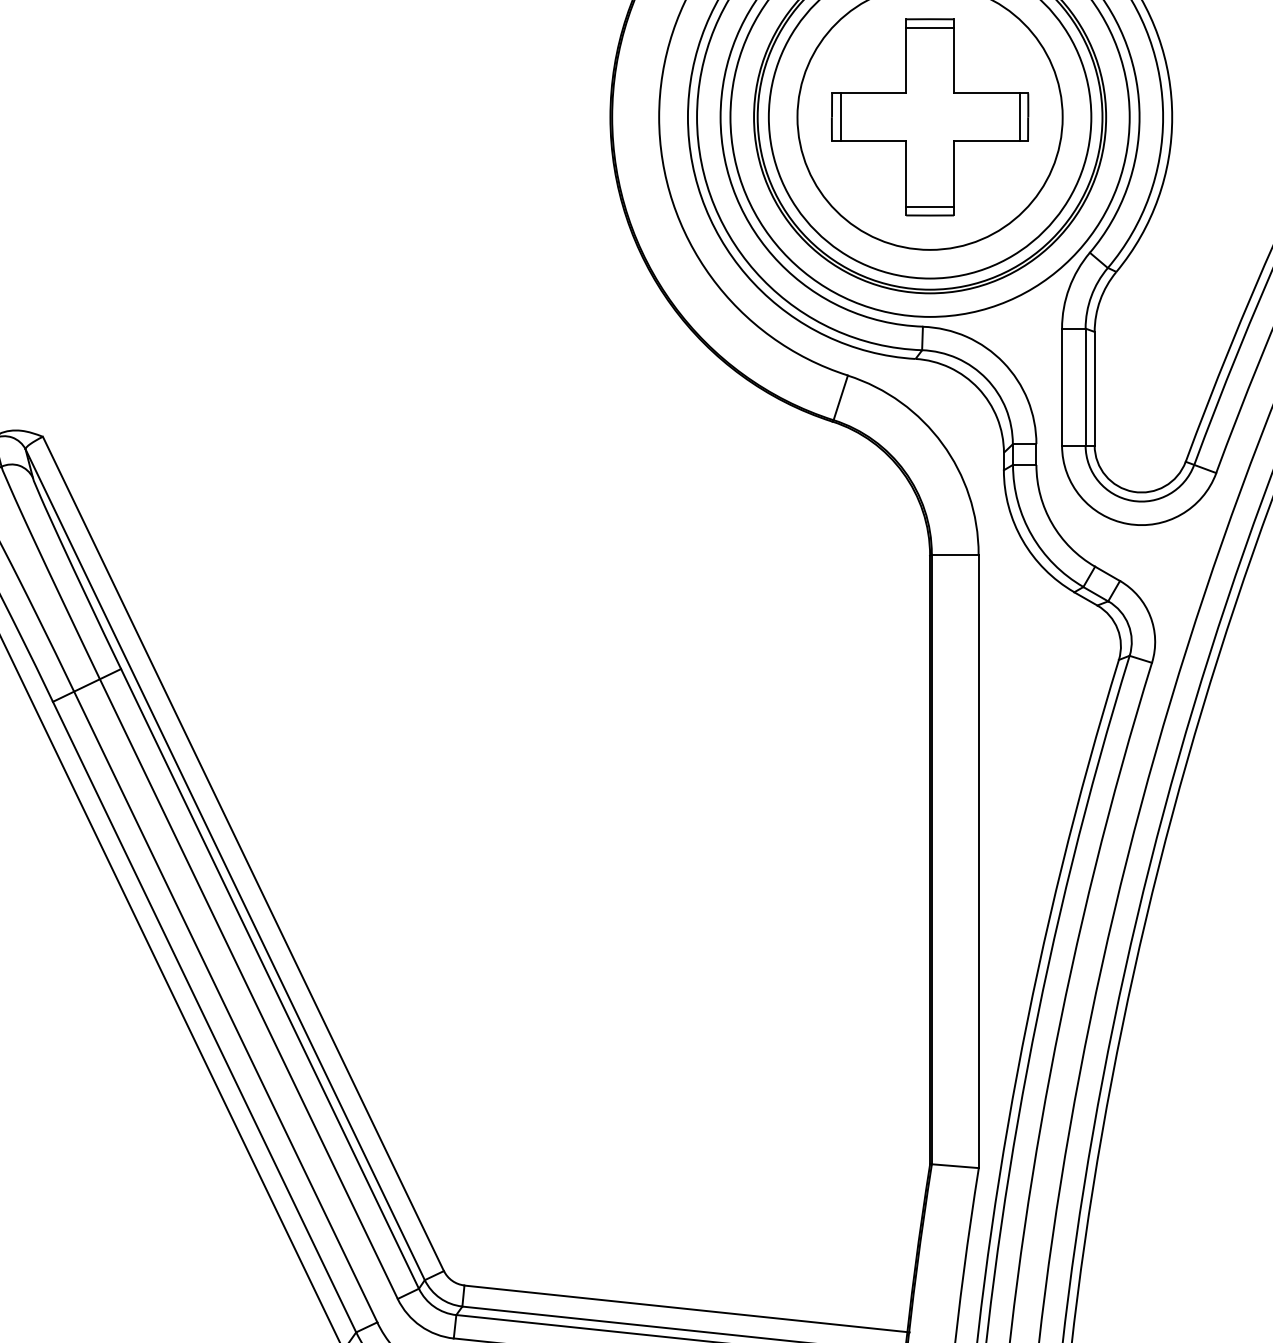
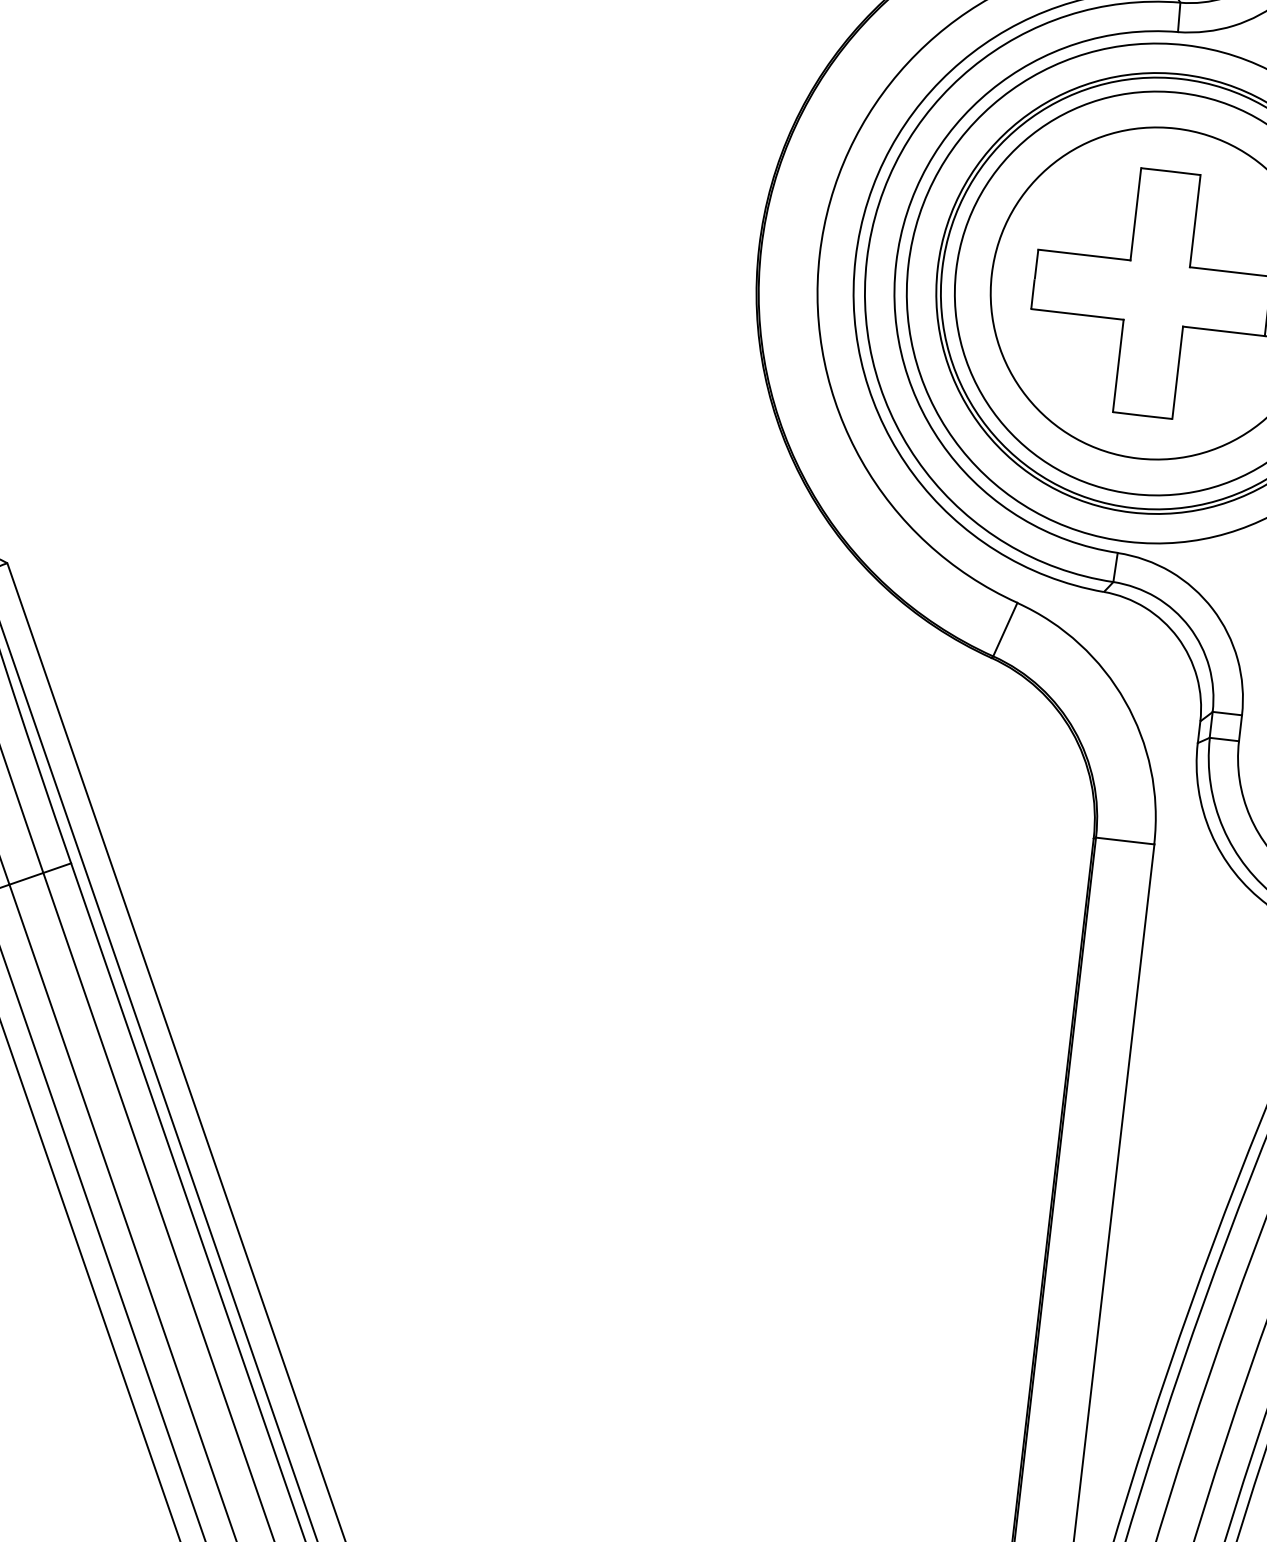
line: (929, 27) -> (1168, 181), removed
line: (840, 117) -> (1045, 280), removed
line: (929, 206) -> (1143, 404), removed

